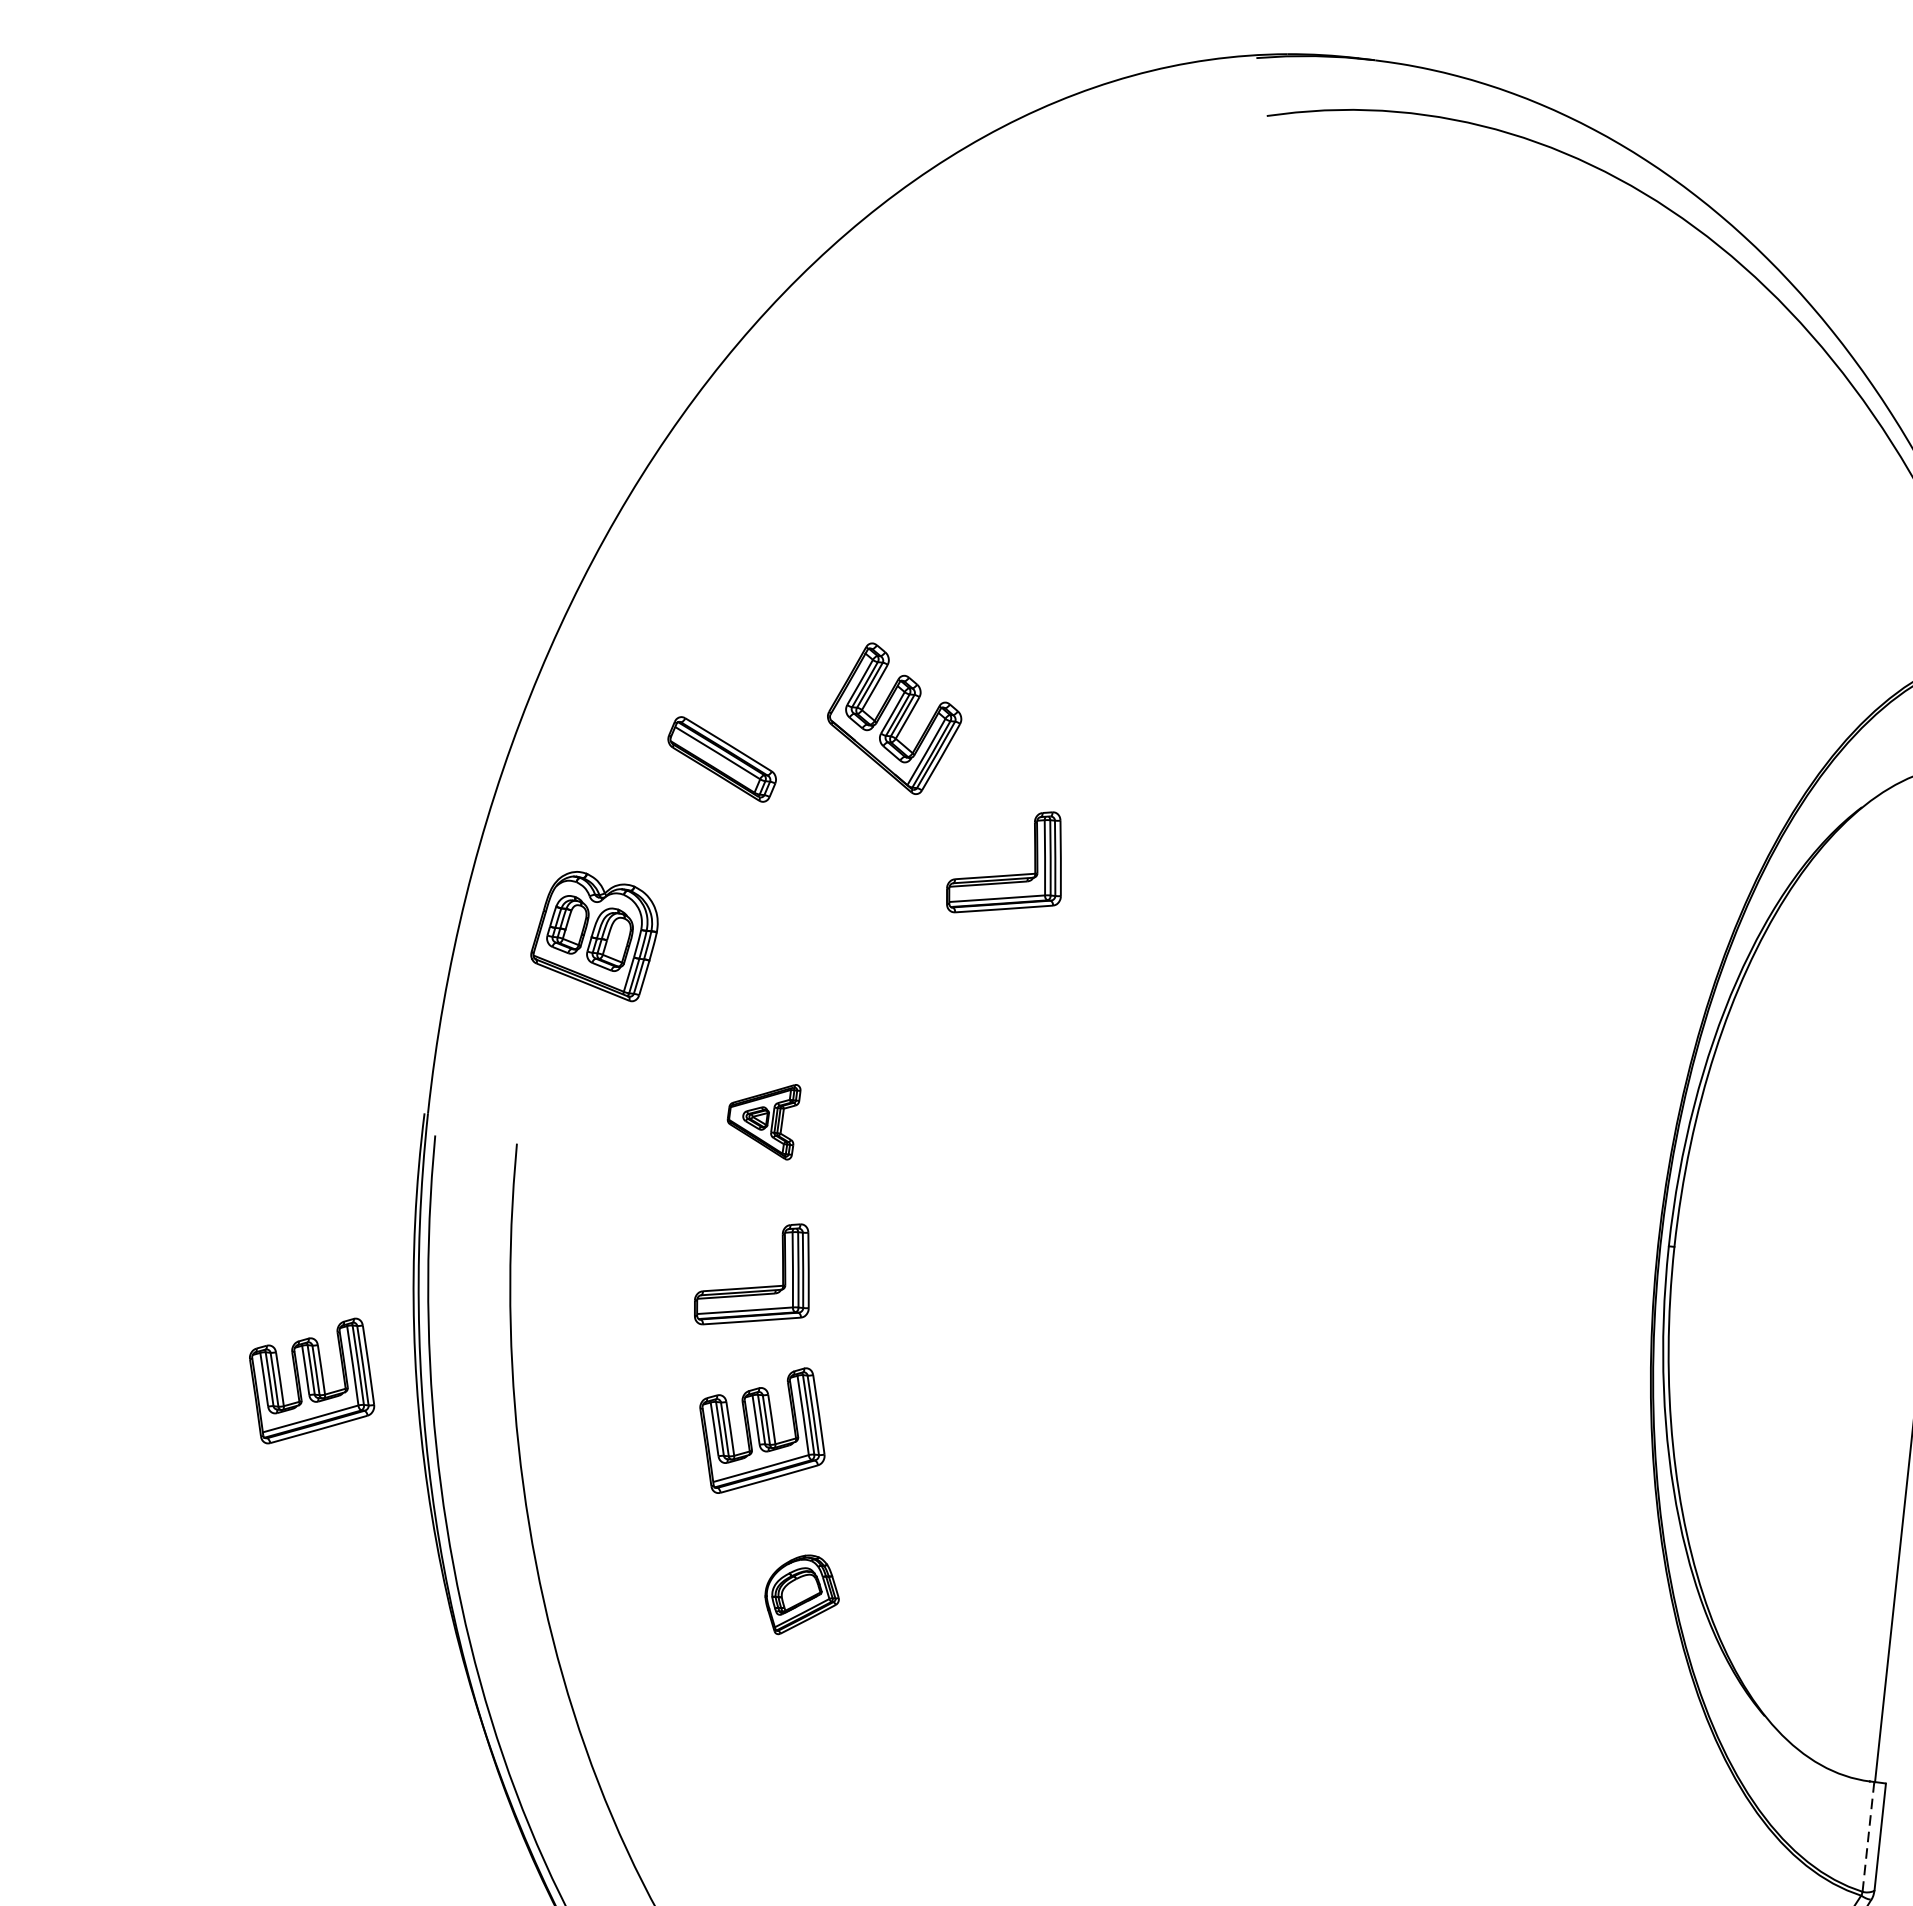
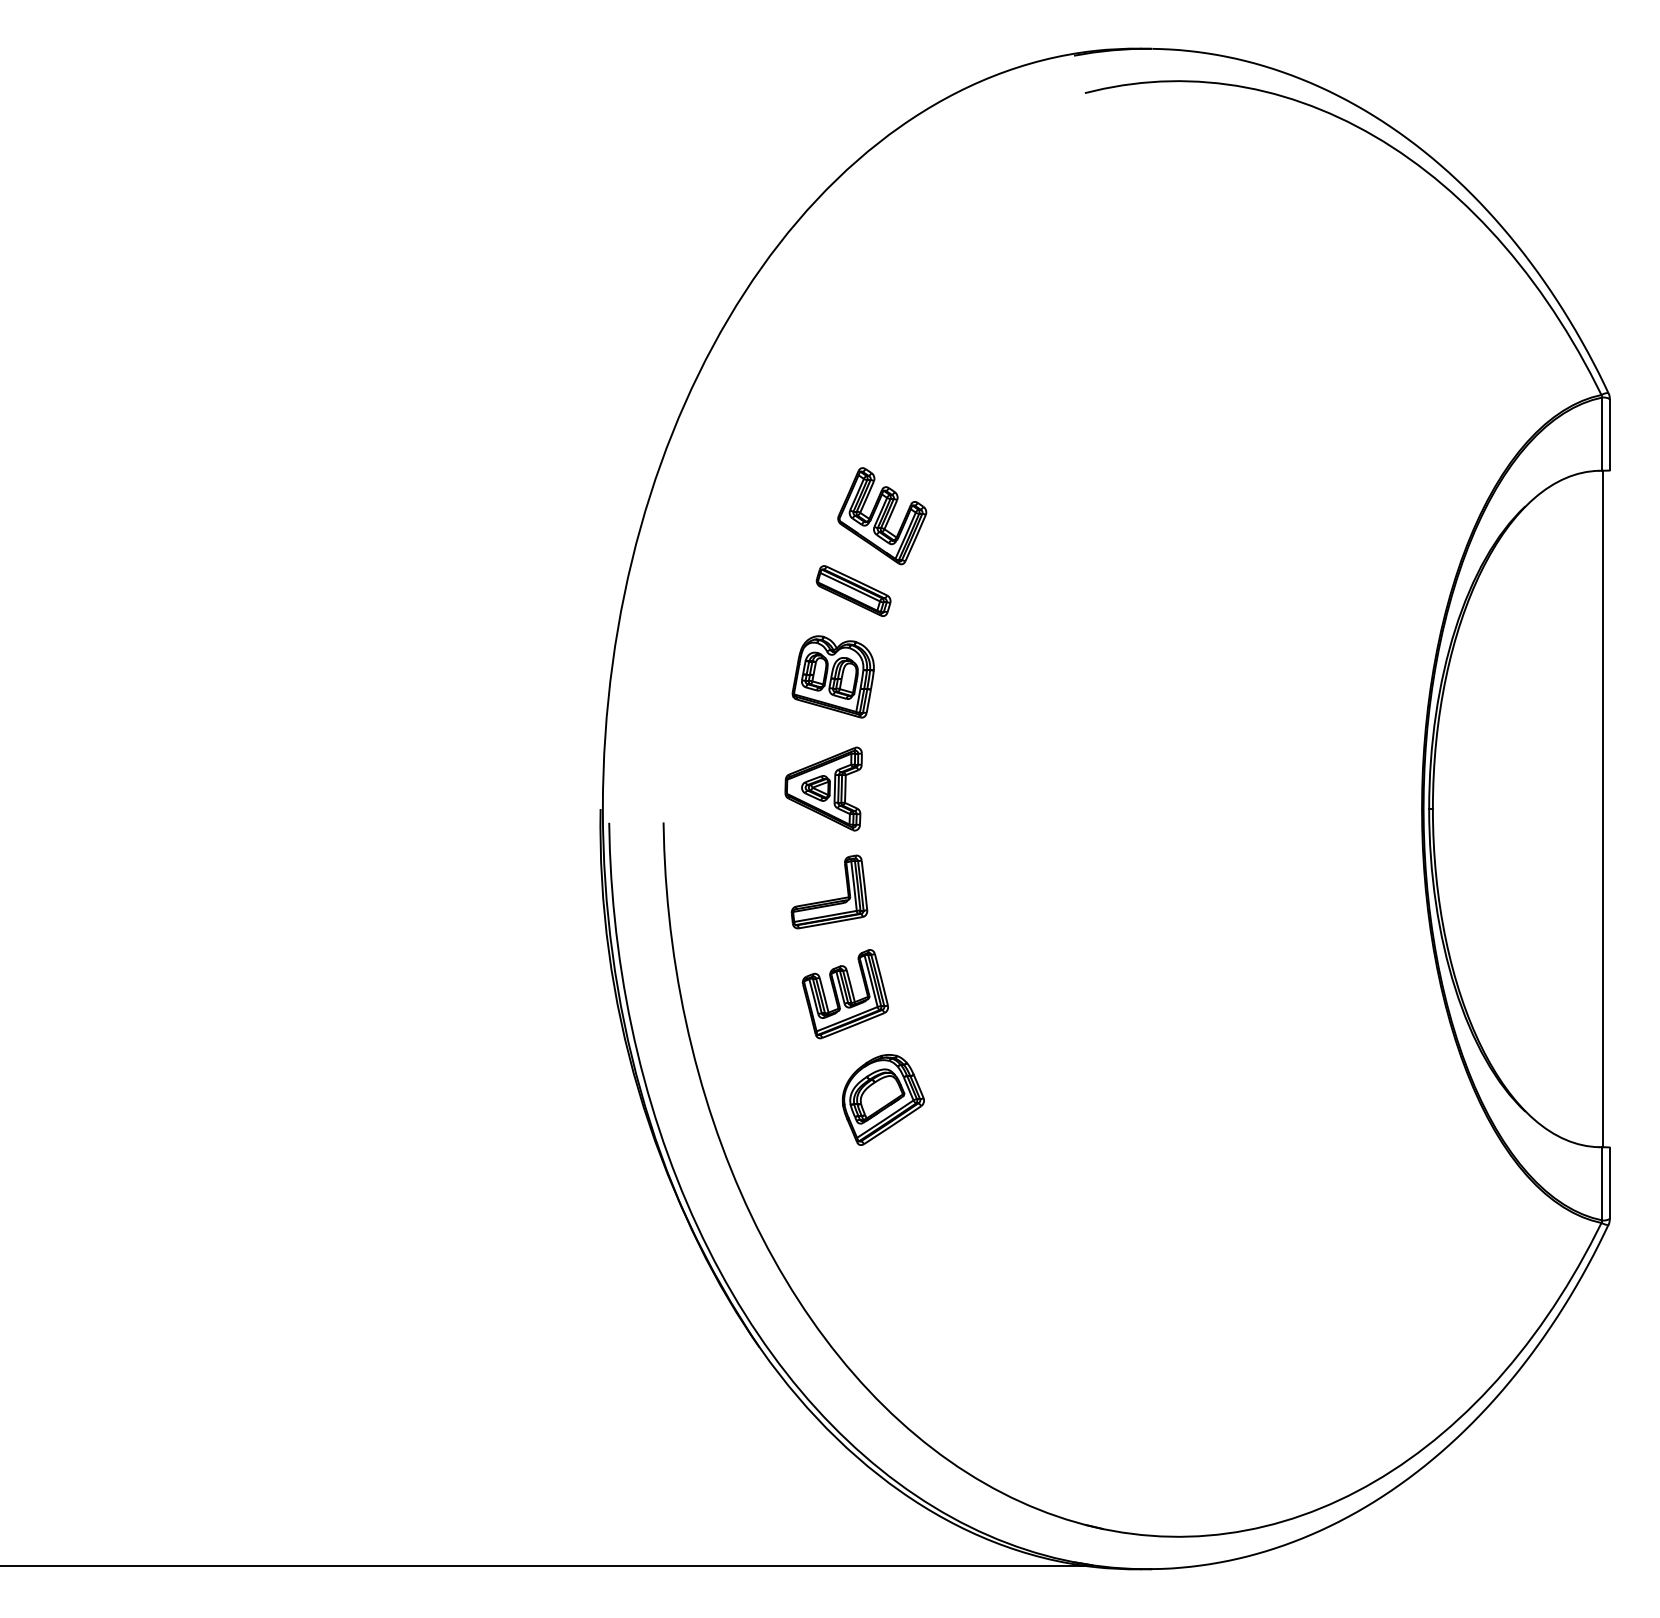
part: (722, 758) -> (853, 590), moved
part: (1005, 873) -> (966, 610), removed
part: (593, 934) -> (832, 676), moved
part: (762, 1118) -> (823, 788), size x1.67
part: (310, 1381) -> (544, 993), removed
part: (801, 1594) -> (882, 1099), size x1.67
line: (1869, 1836) -> (1602, 1183), dashed -> solid

